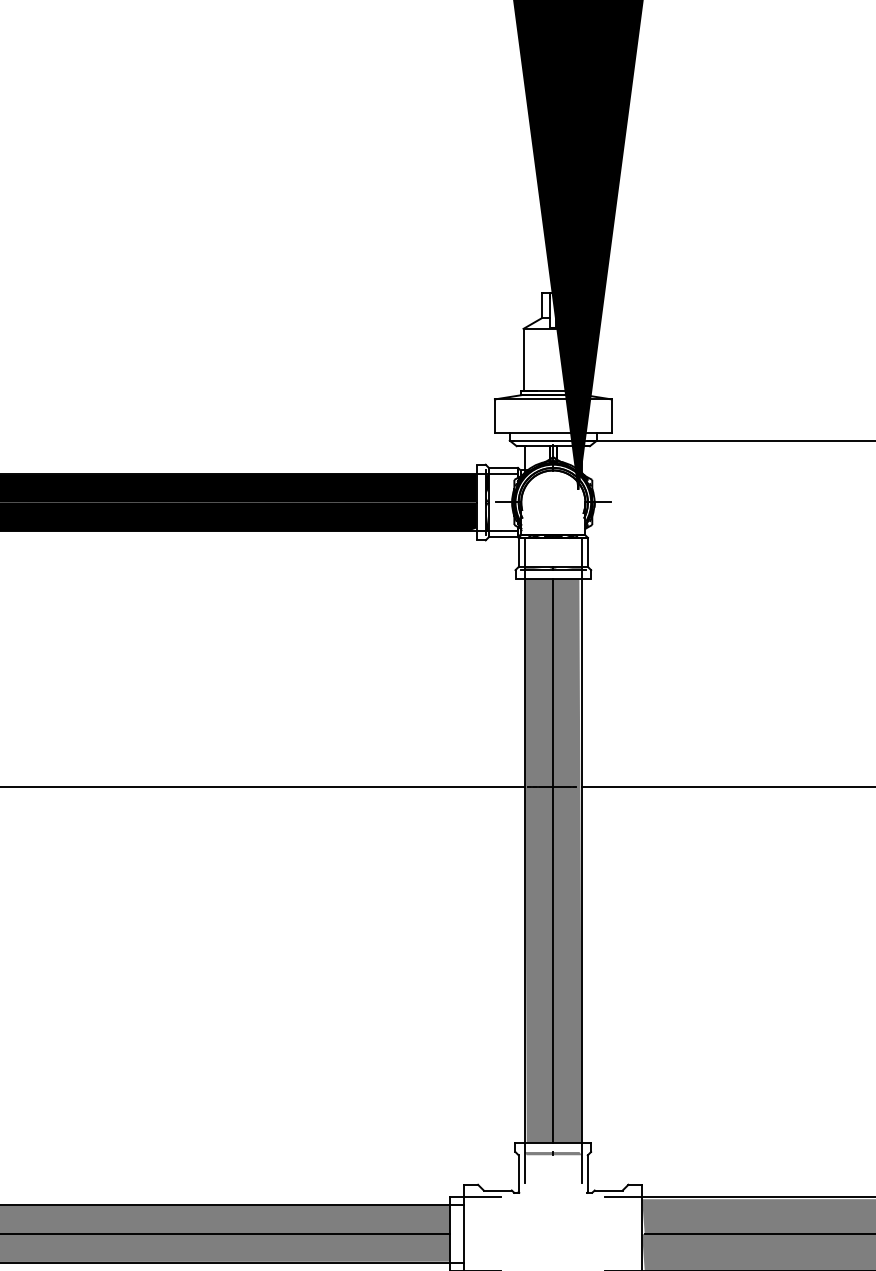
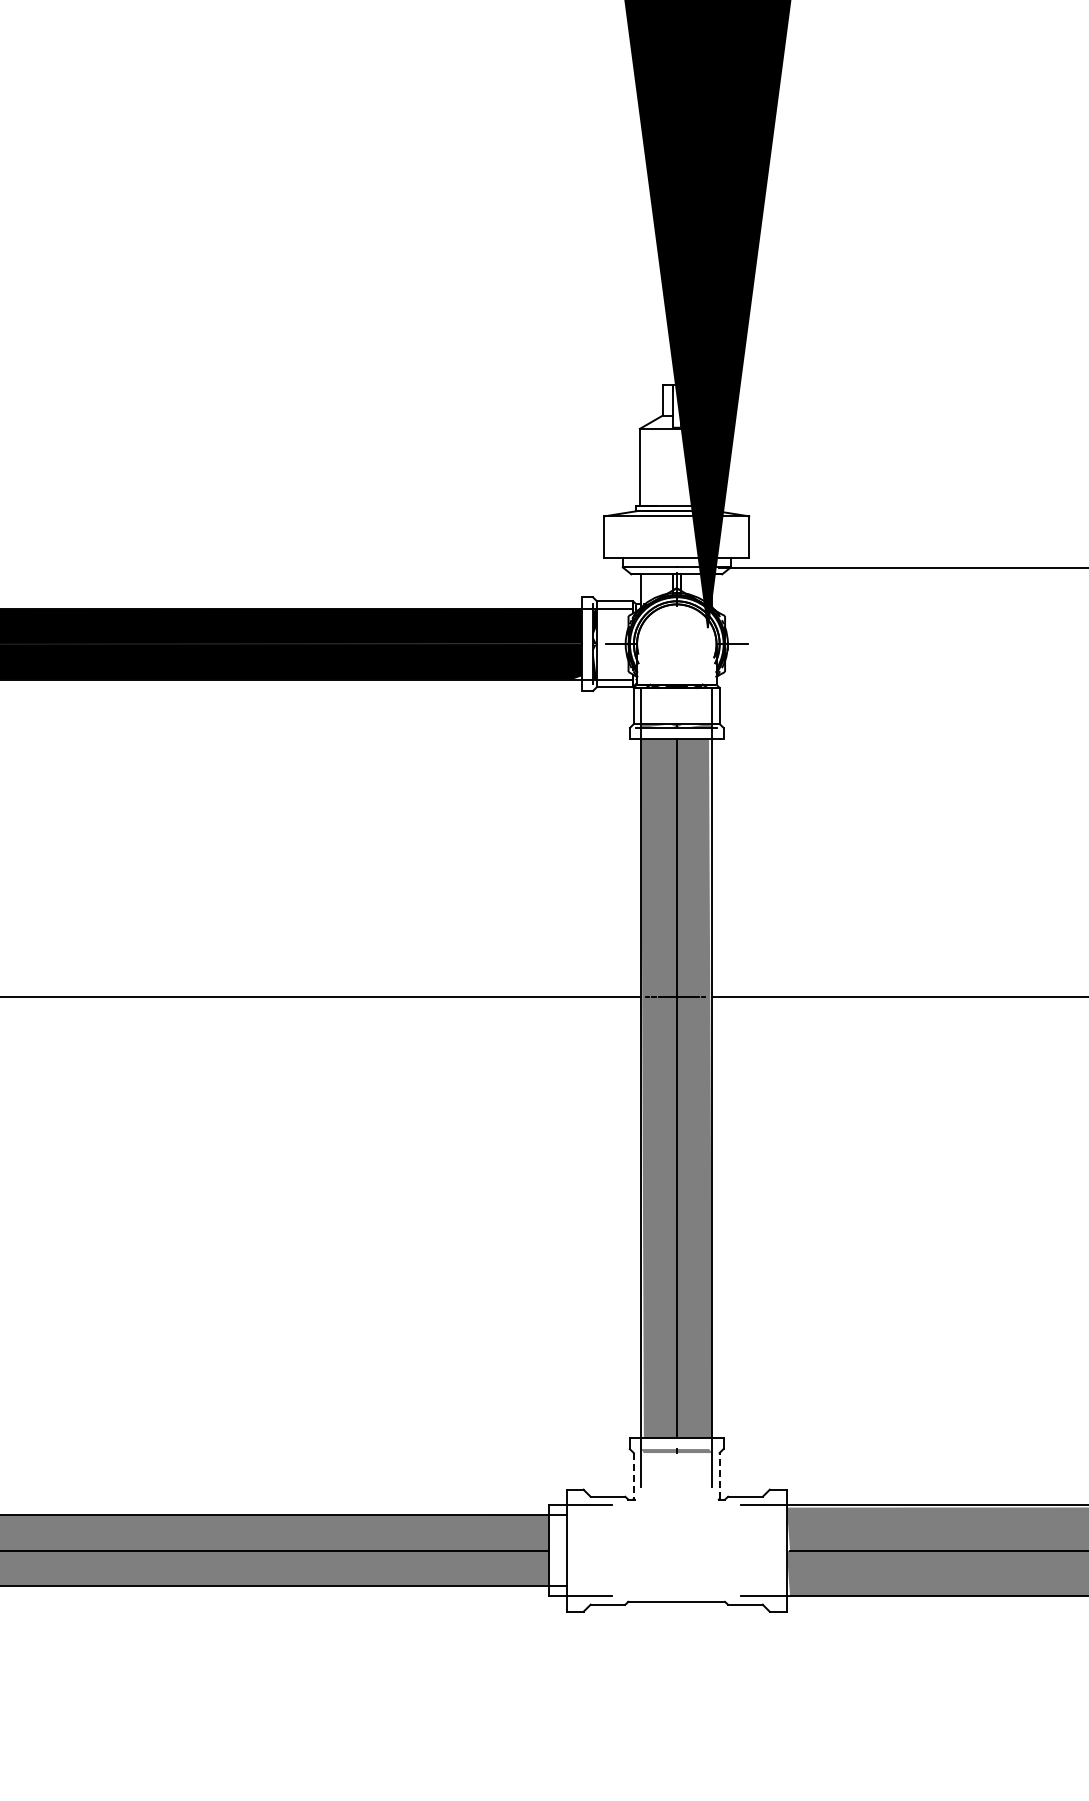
line: (518, 1173) -> (633, 1475), solid -> dashed
line: (587, 1173) -> (719, 1475), solid -> dashed

